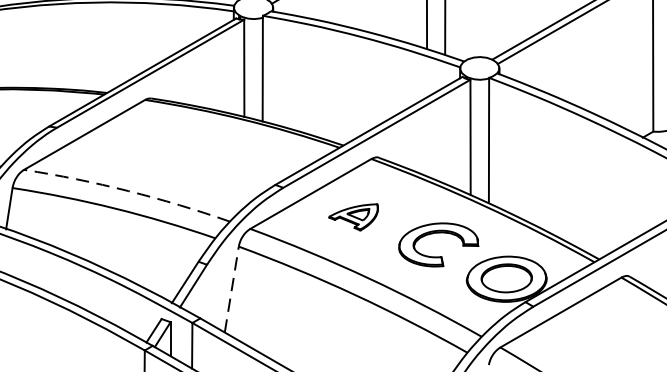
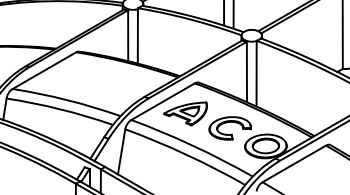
arc: (128, 191) -> (67, 100), dashed -> solid
part: (353, 216) -> (185, 113), size x1.67
line: (231, 288) -> (121, 151), dashed -> solid

